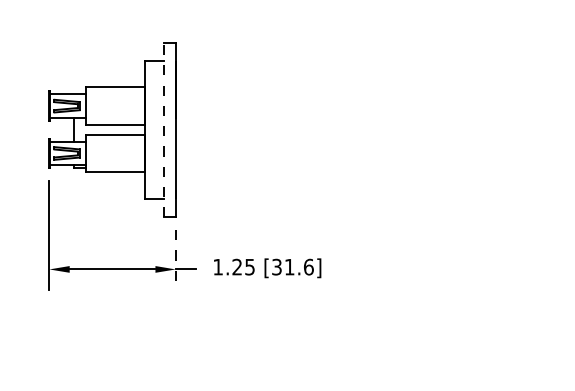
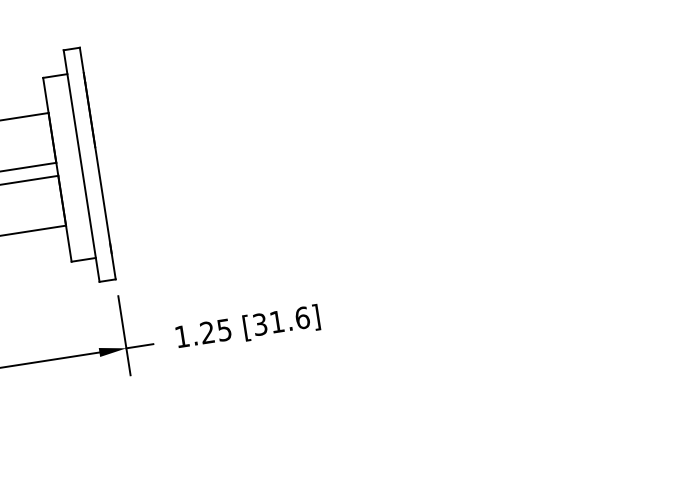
line: (163, 129) -> (81, 165), dashed -> solid
line: (175, 259) -> (124, 335), dashed -> solid

